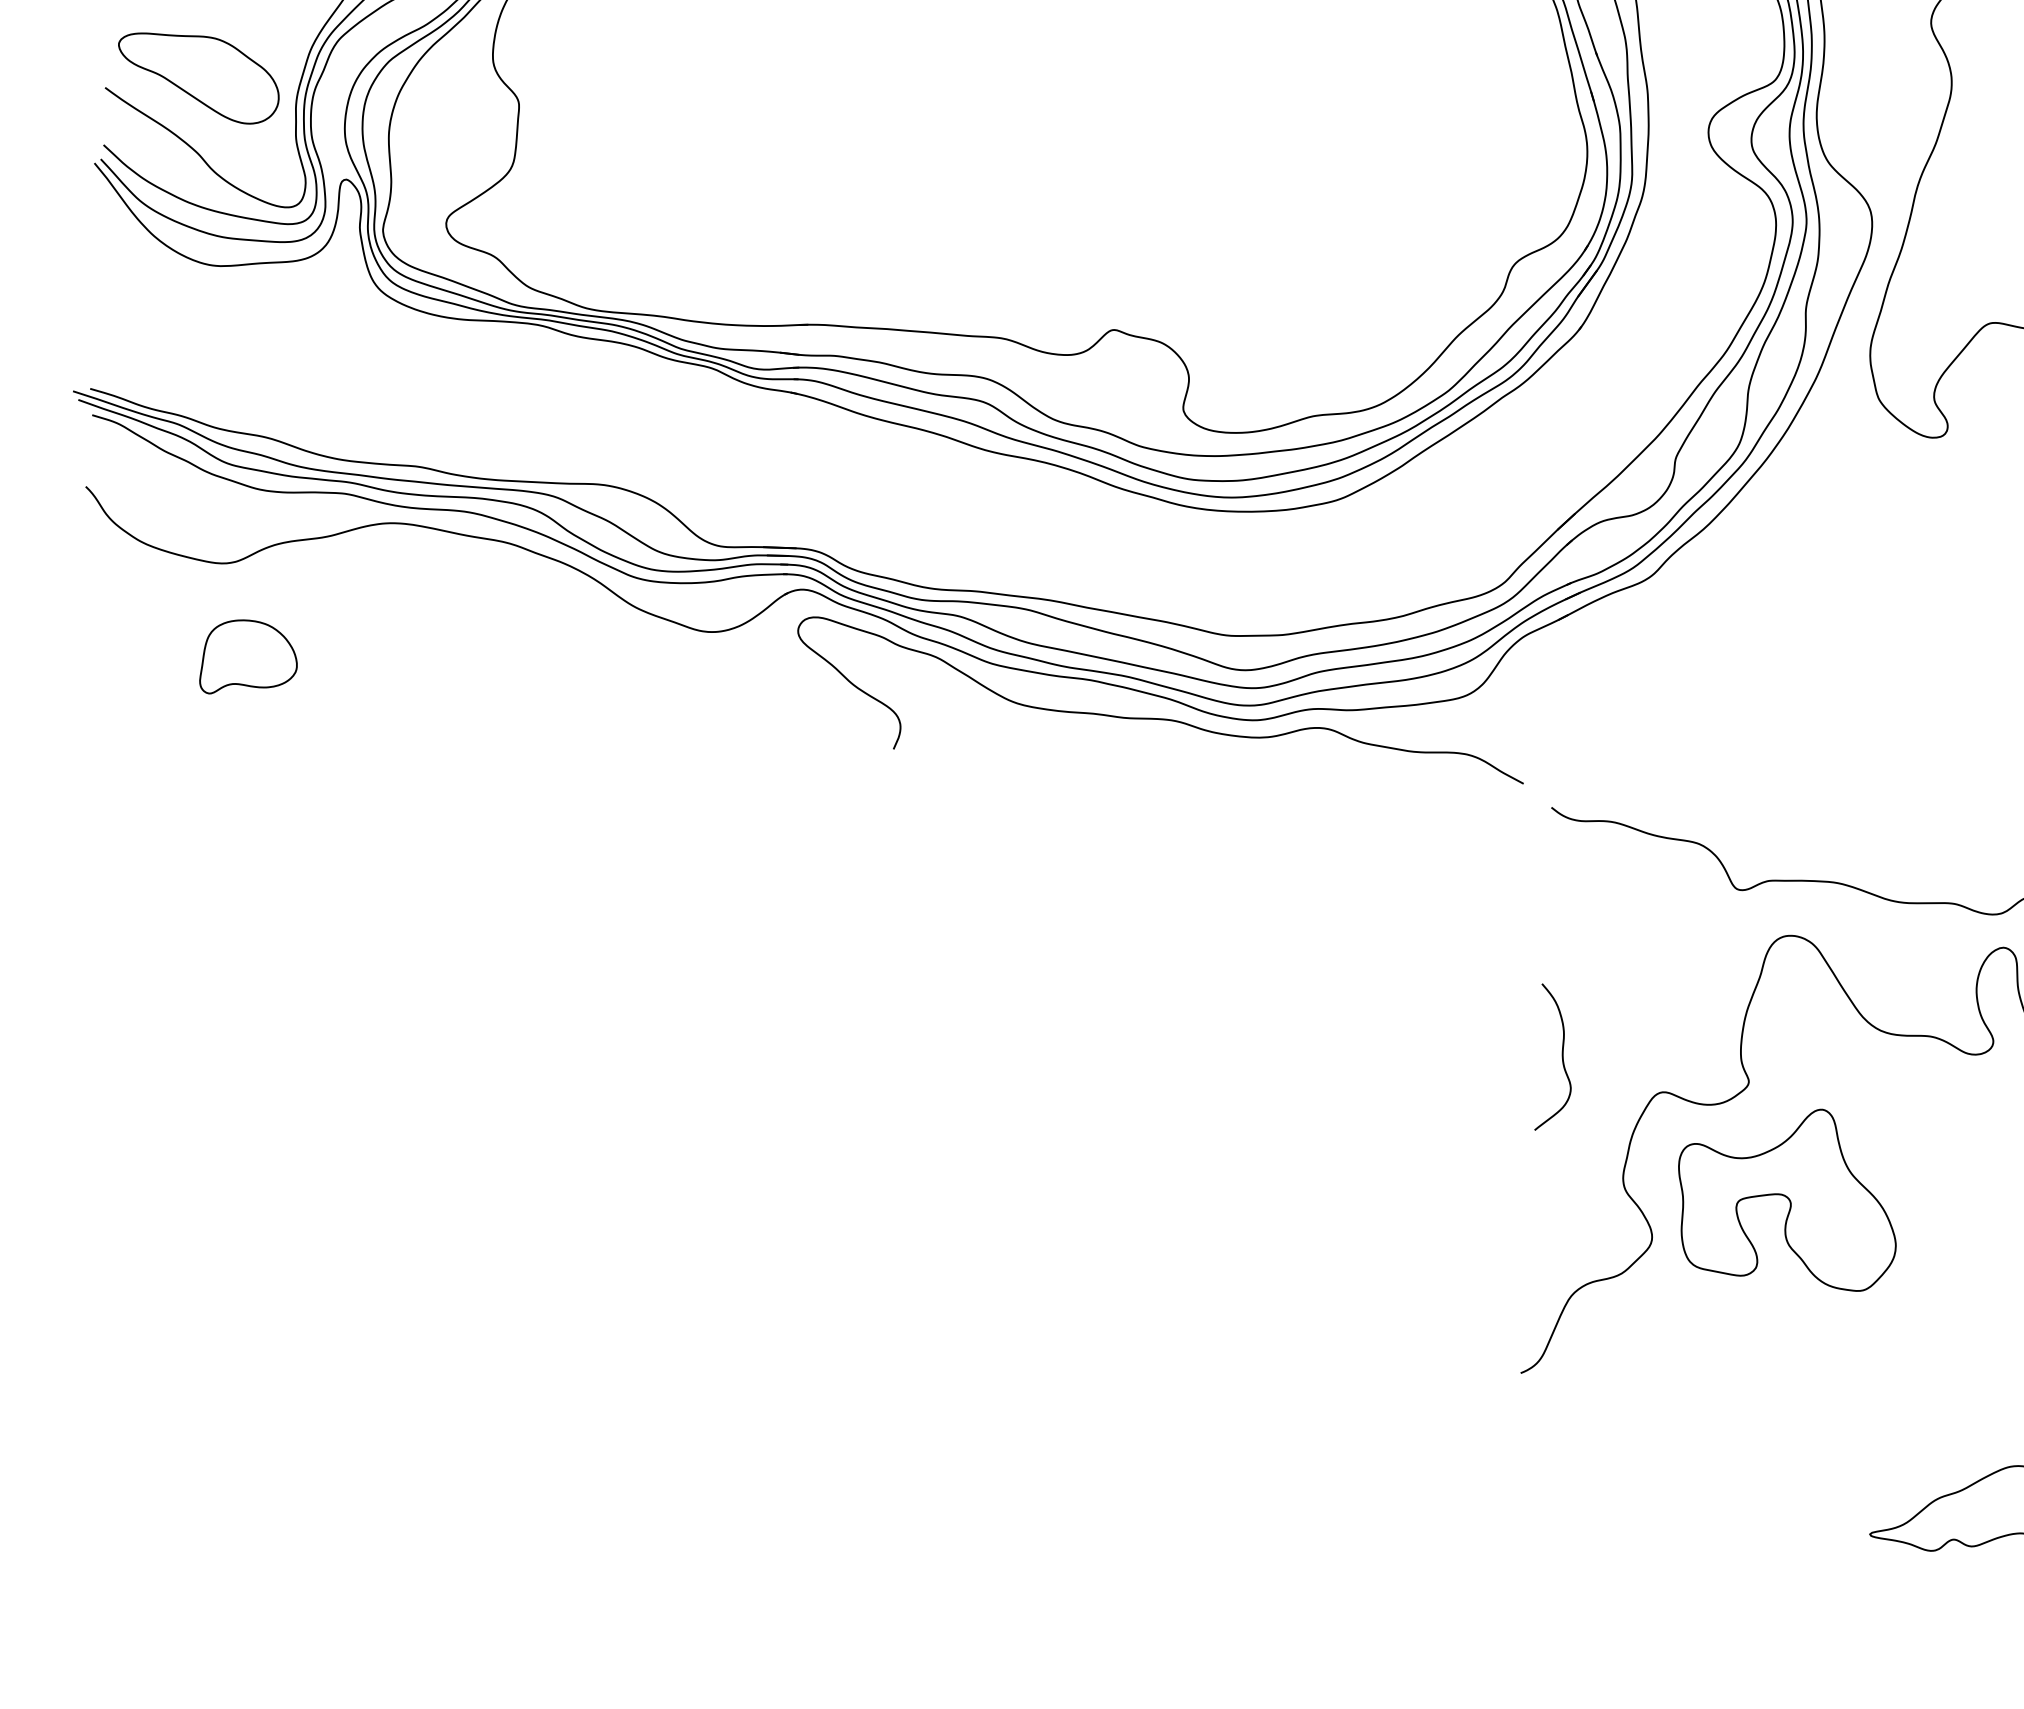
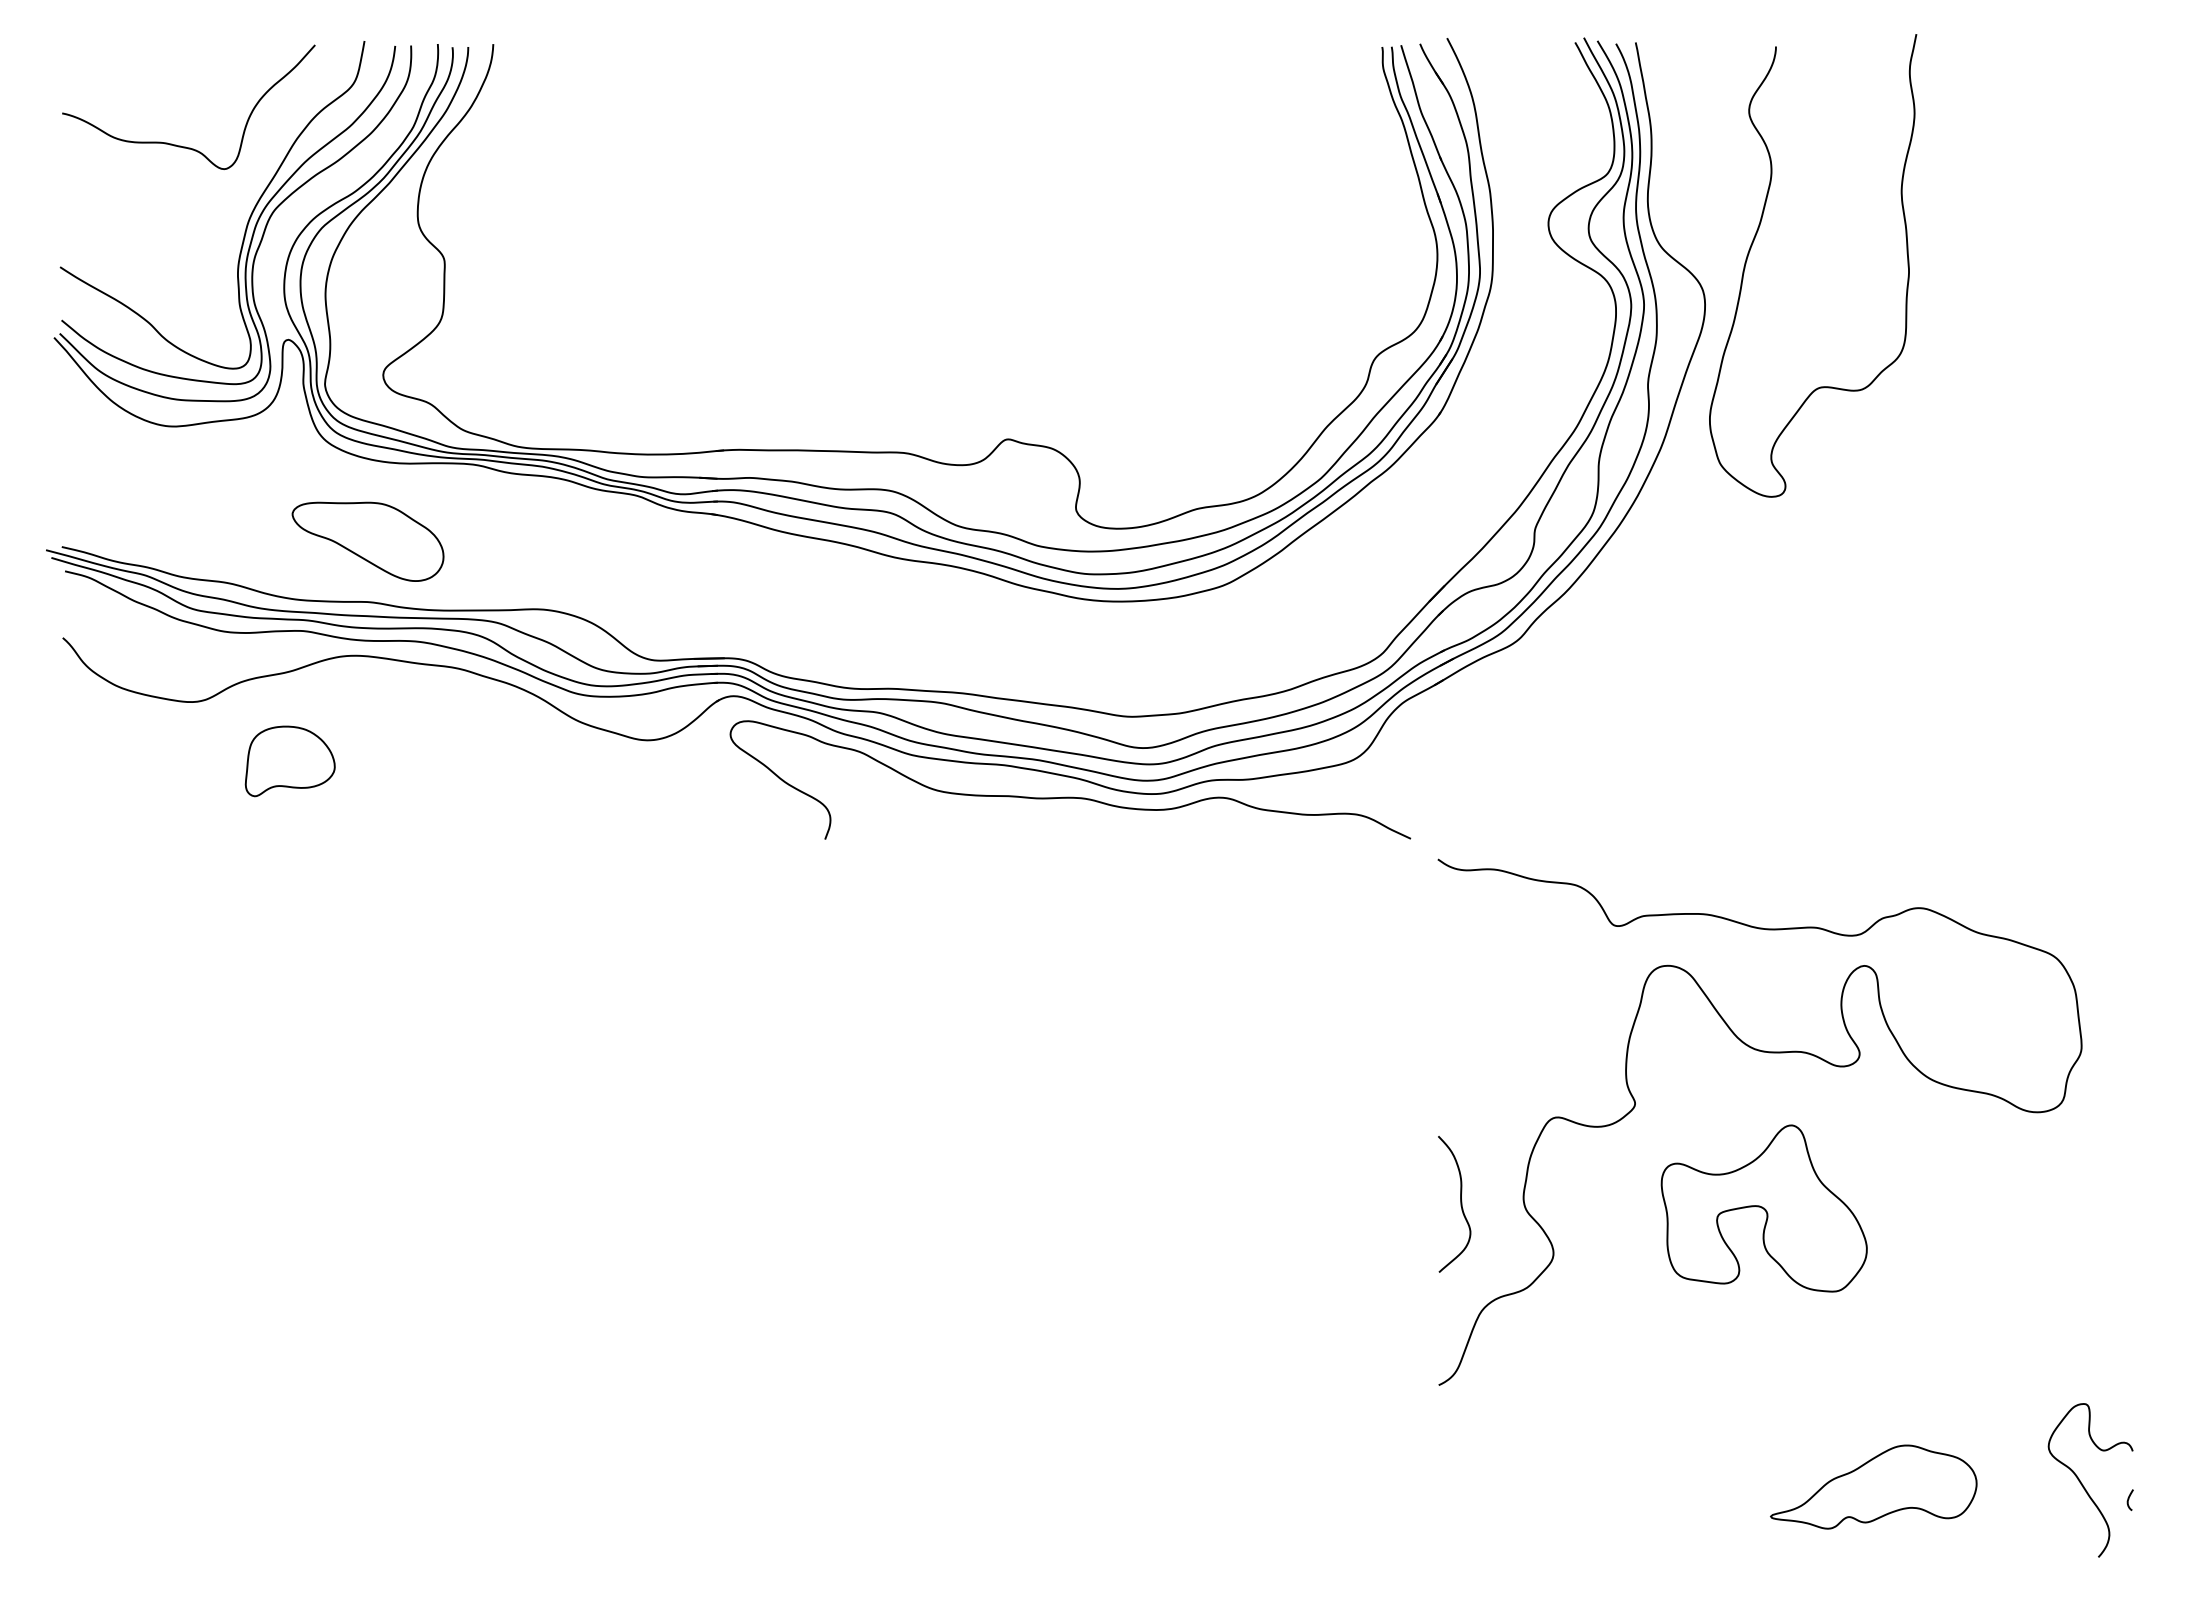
part: (197, 78) -> (367, 541), moved
part: (248, 658) -> (289, 761), moved
curve: (1561, 1058) -> (1460, 1204), moved
part: (1787, 1197) -> (1763, 1208), moved

